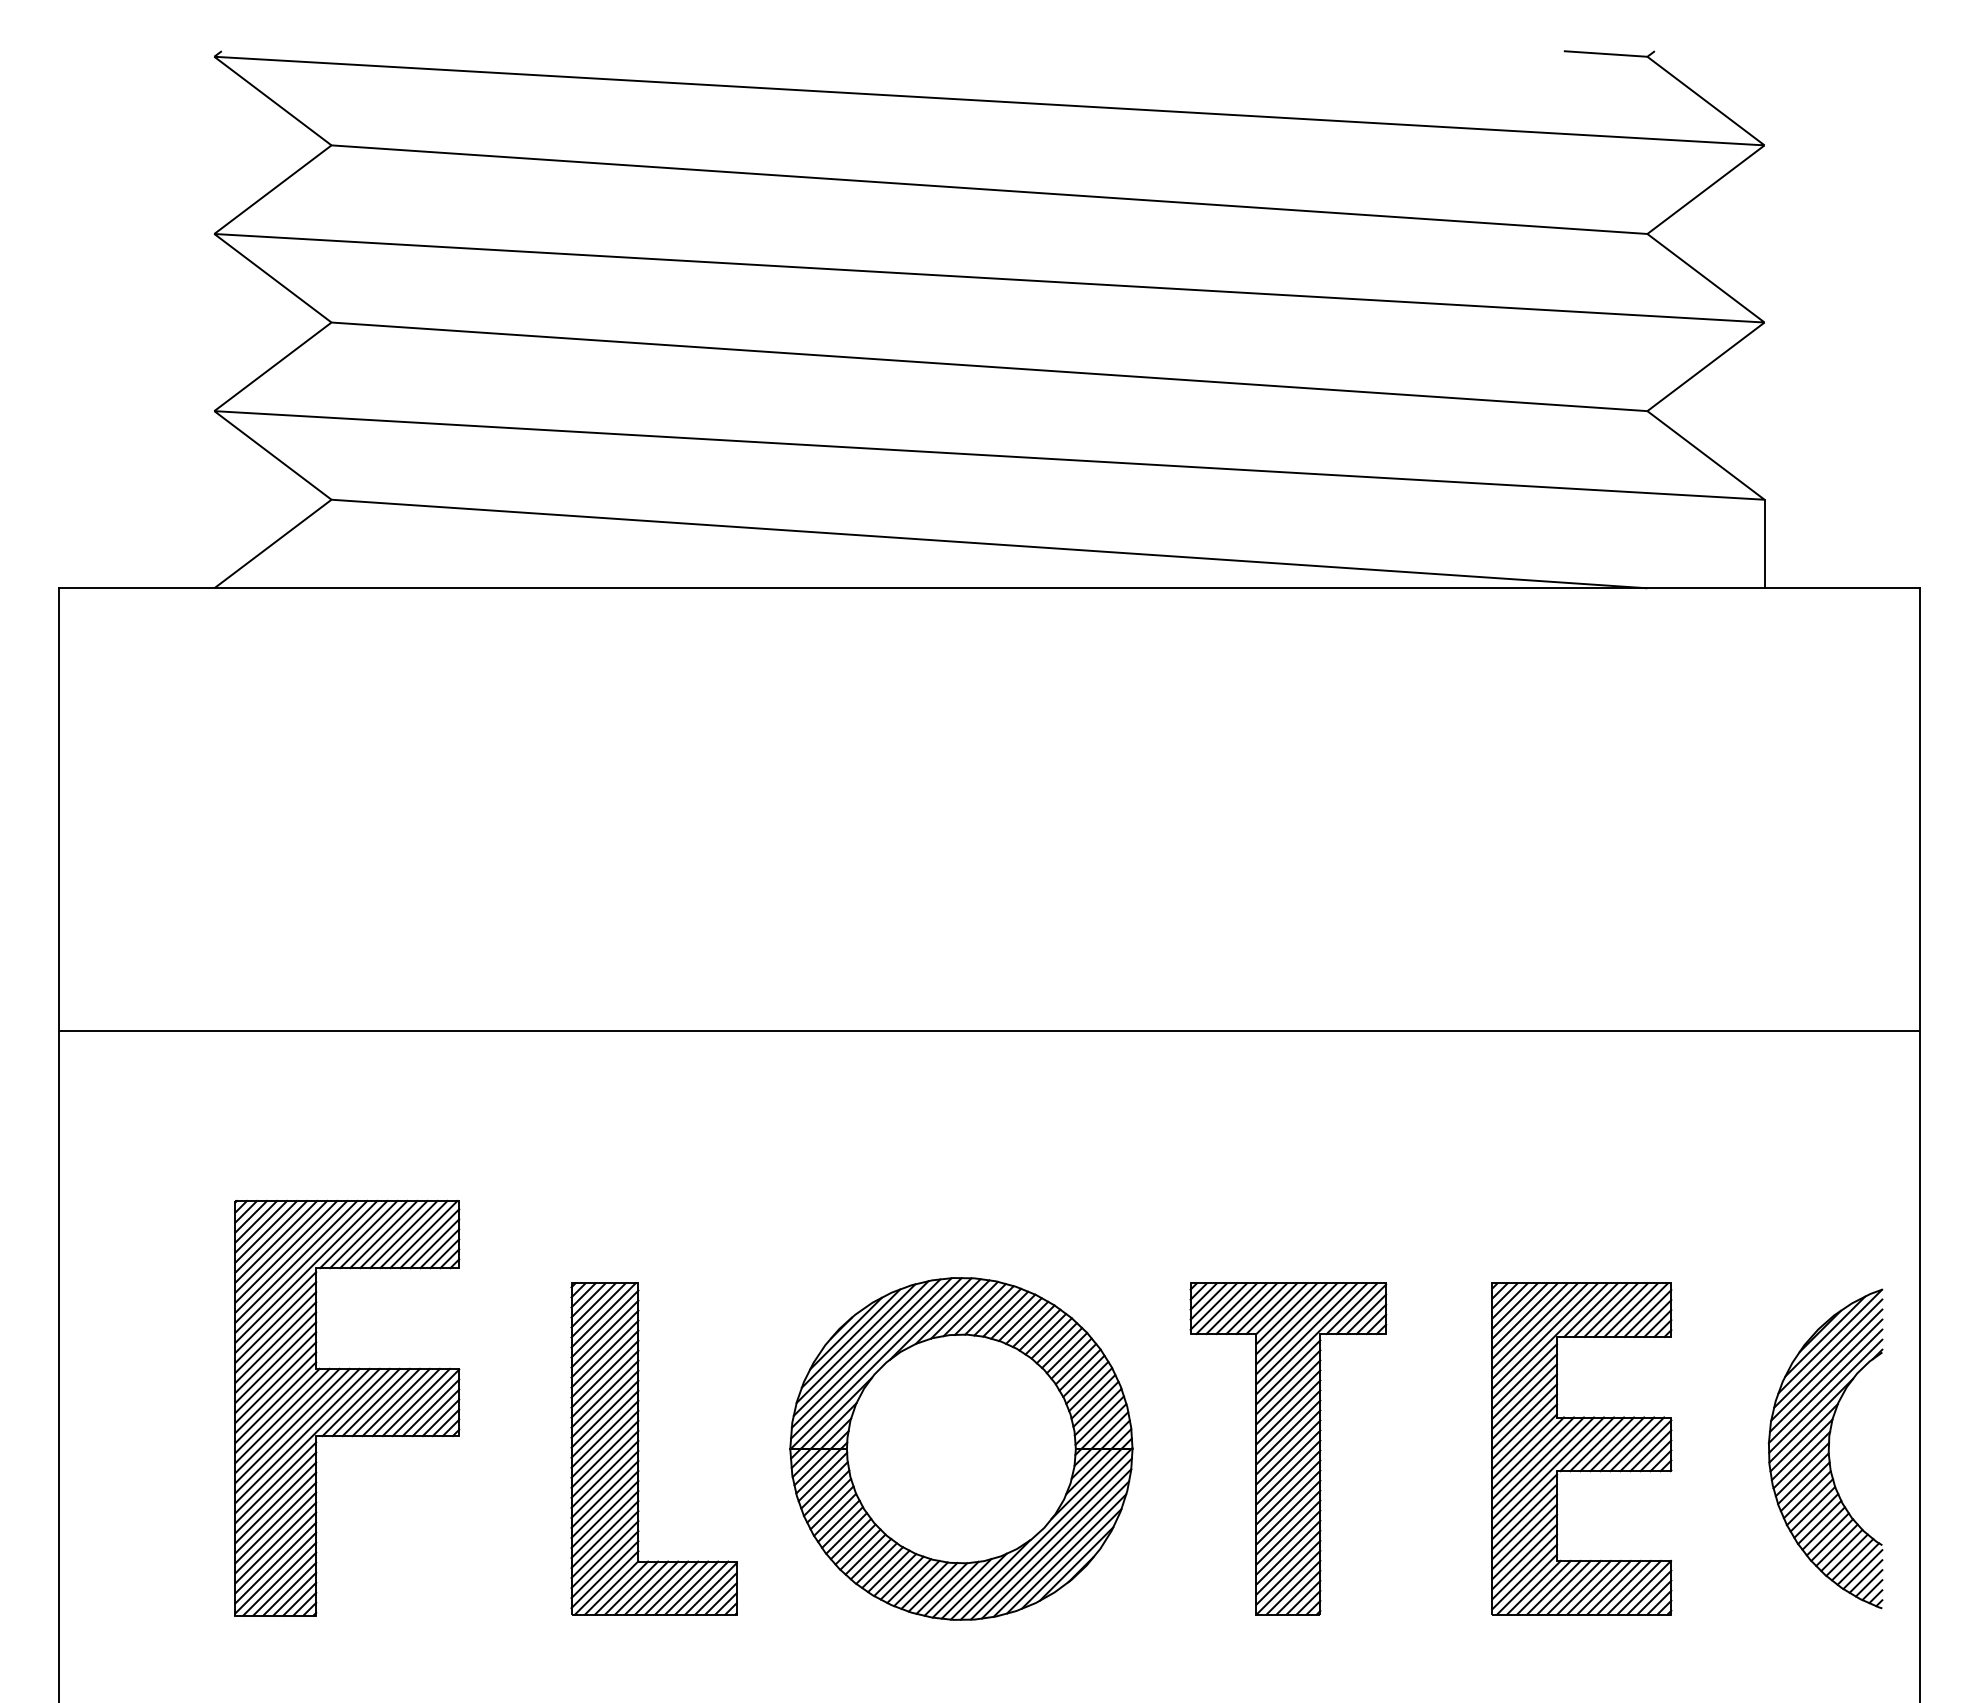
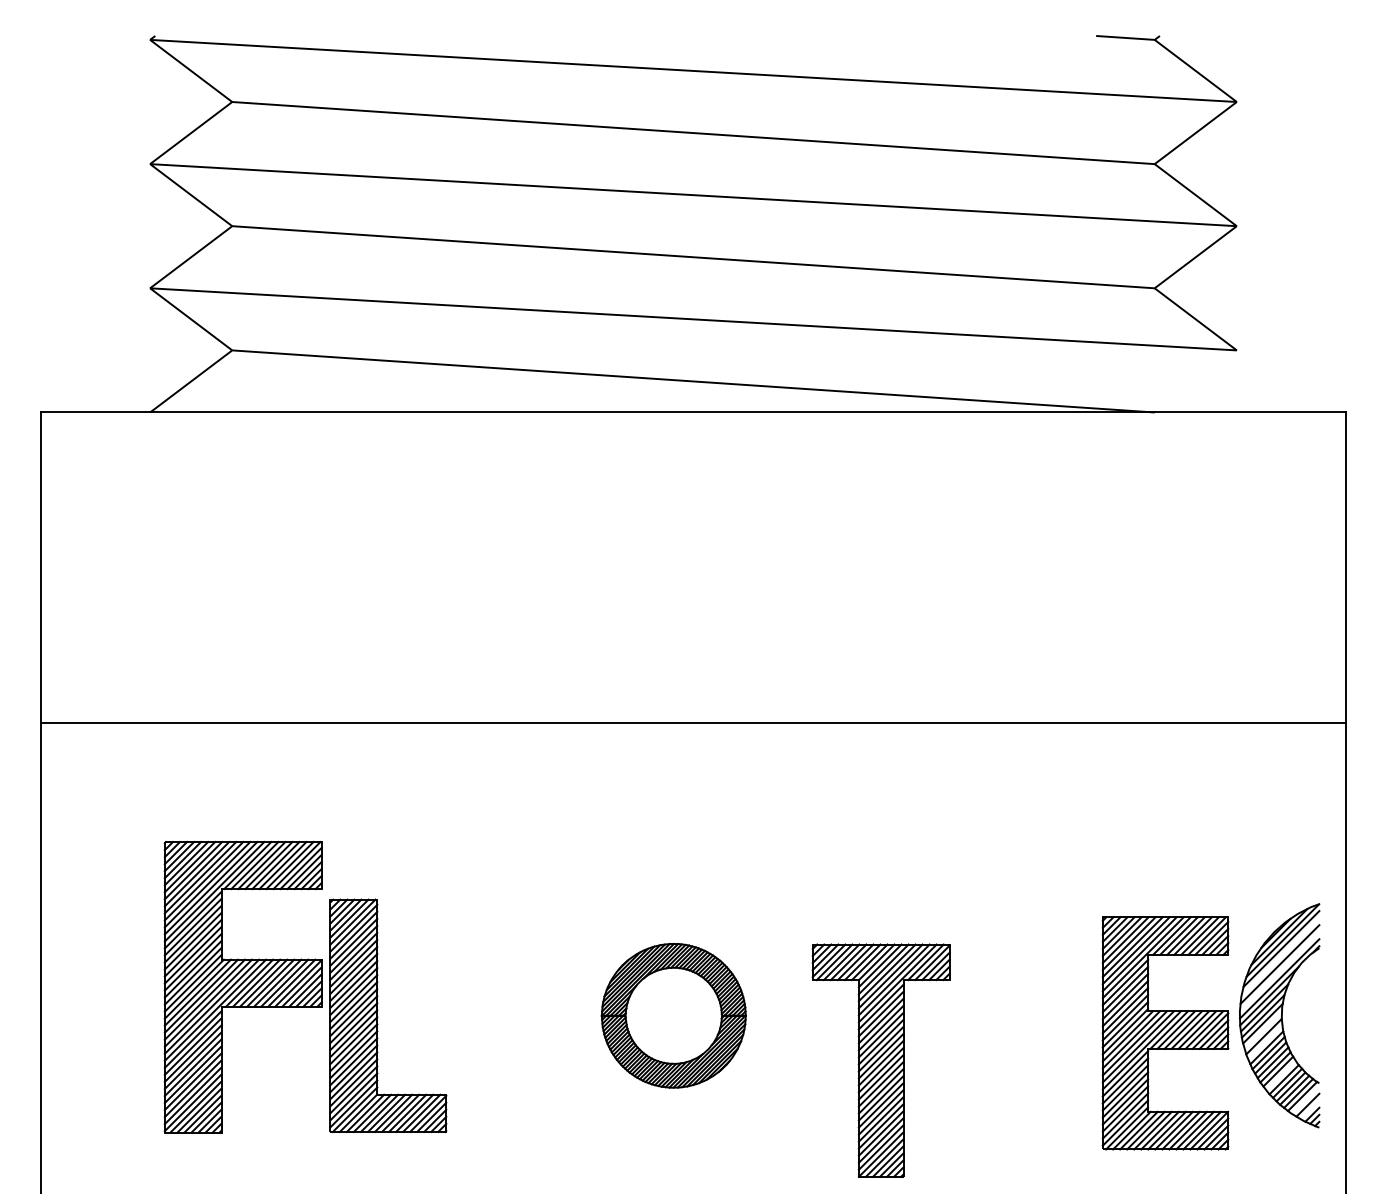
line: (1764, 543) -> (1236, 381), removed
line: (1826, 1364) -> (1280, 956), removed
line: (1825, 1386) -> (1279, 972), removed
part: (961, 1448) -> (673, 1015), size x0.6
part: (1288, 1448) -> (881, 1060), moved
part: (1581, 1448) -> (1165, 1033), moved
part: (639, 1450) -> (378, 1016), moved
line: (1802, 1469) -> (1263, 1030), removed
line: (1804, 1486) -> (1264, 1042), removed
line: (1827, 1534) -> (1280, 1075), removed
line: (1862, 1569) -> (1305, 1100), removed
line: (1868, 1583) -> (1309, 1110), removed

